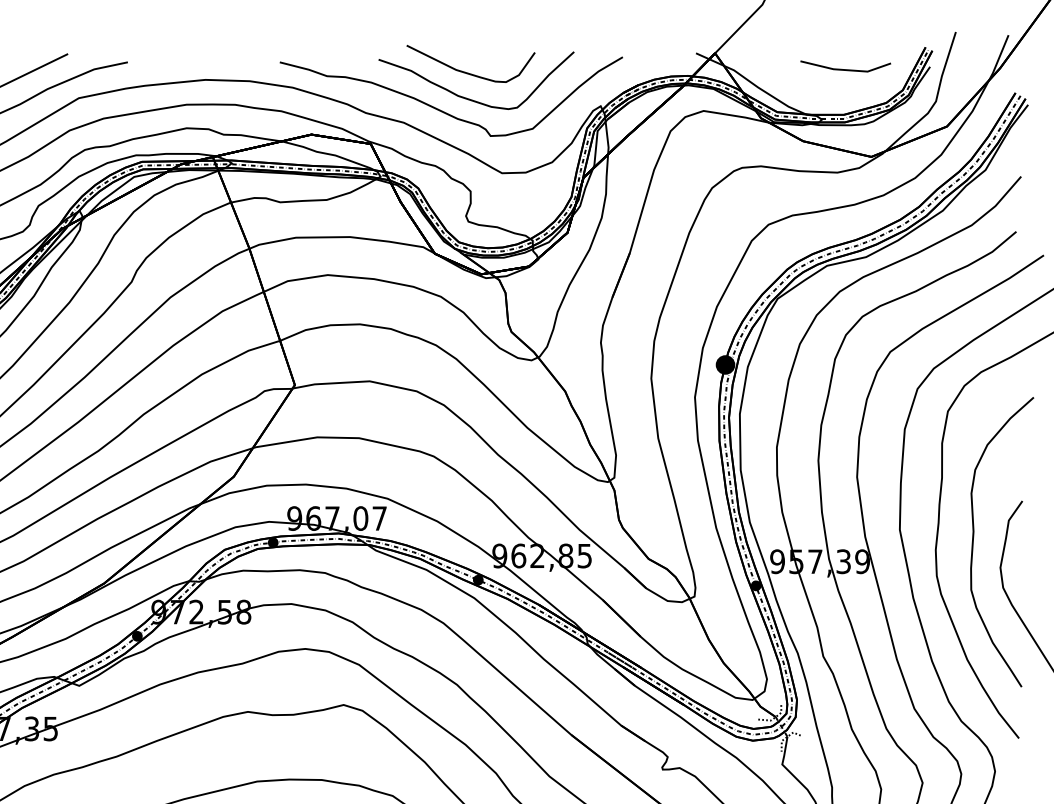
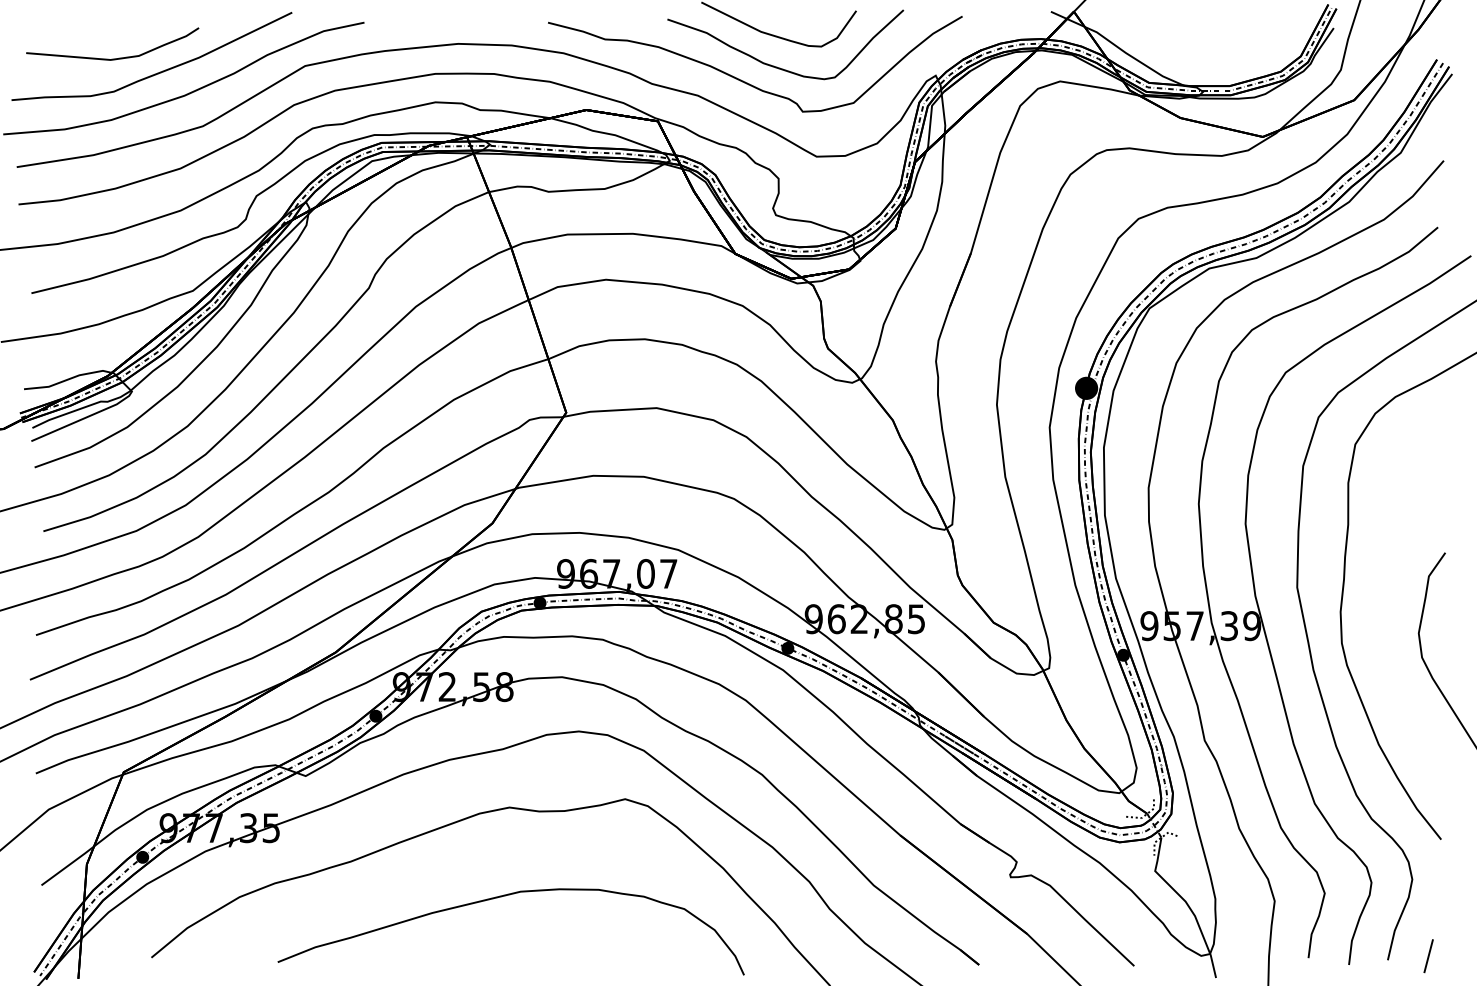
line: (845, 69) -> (1231, 31), removed
curve: (973, 542) -> (1386, 602), removed

